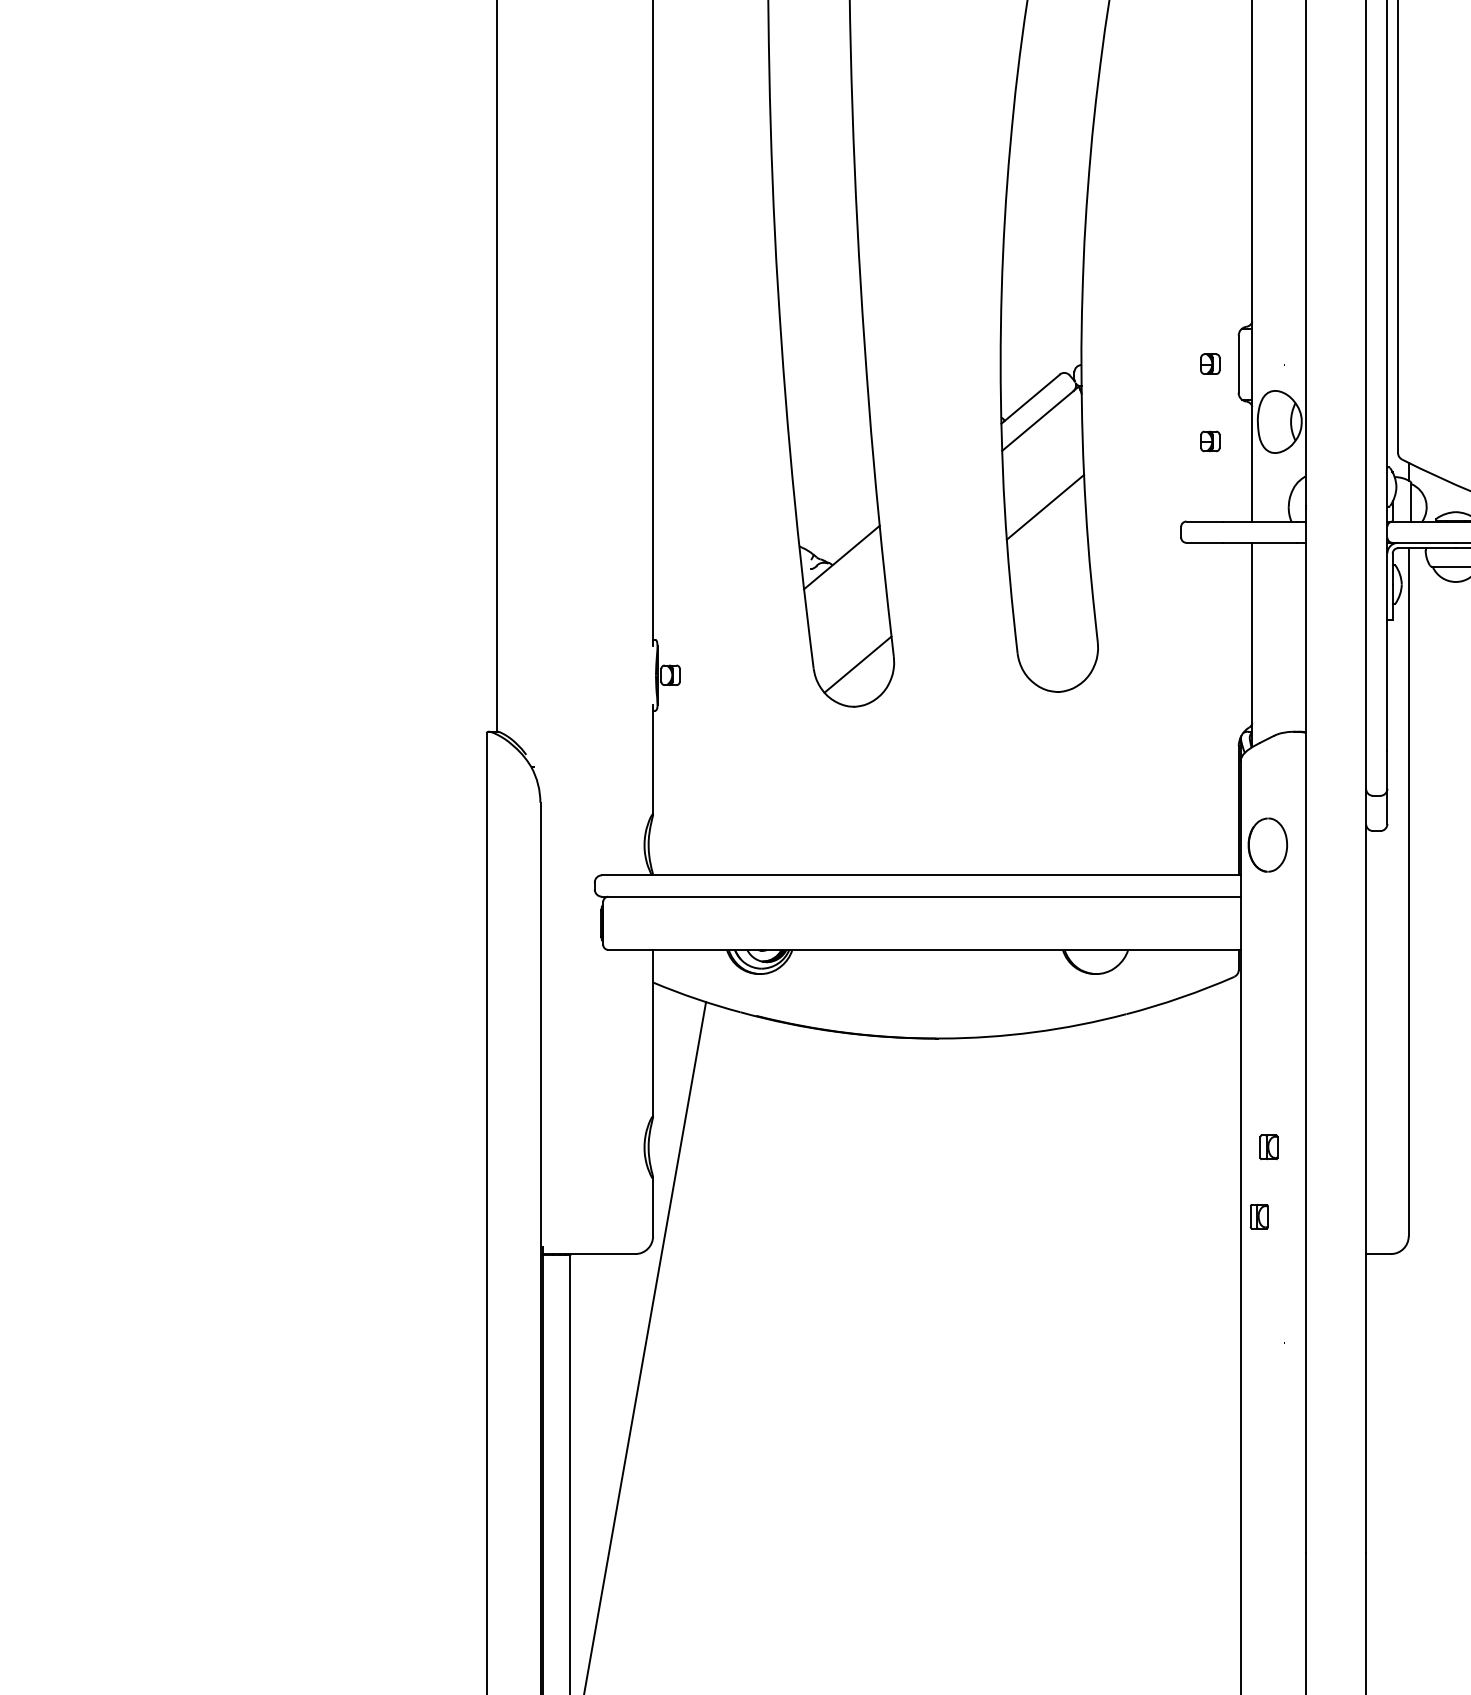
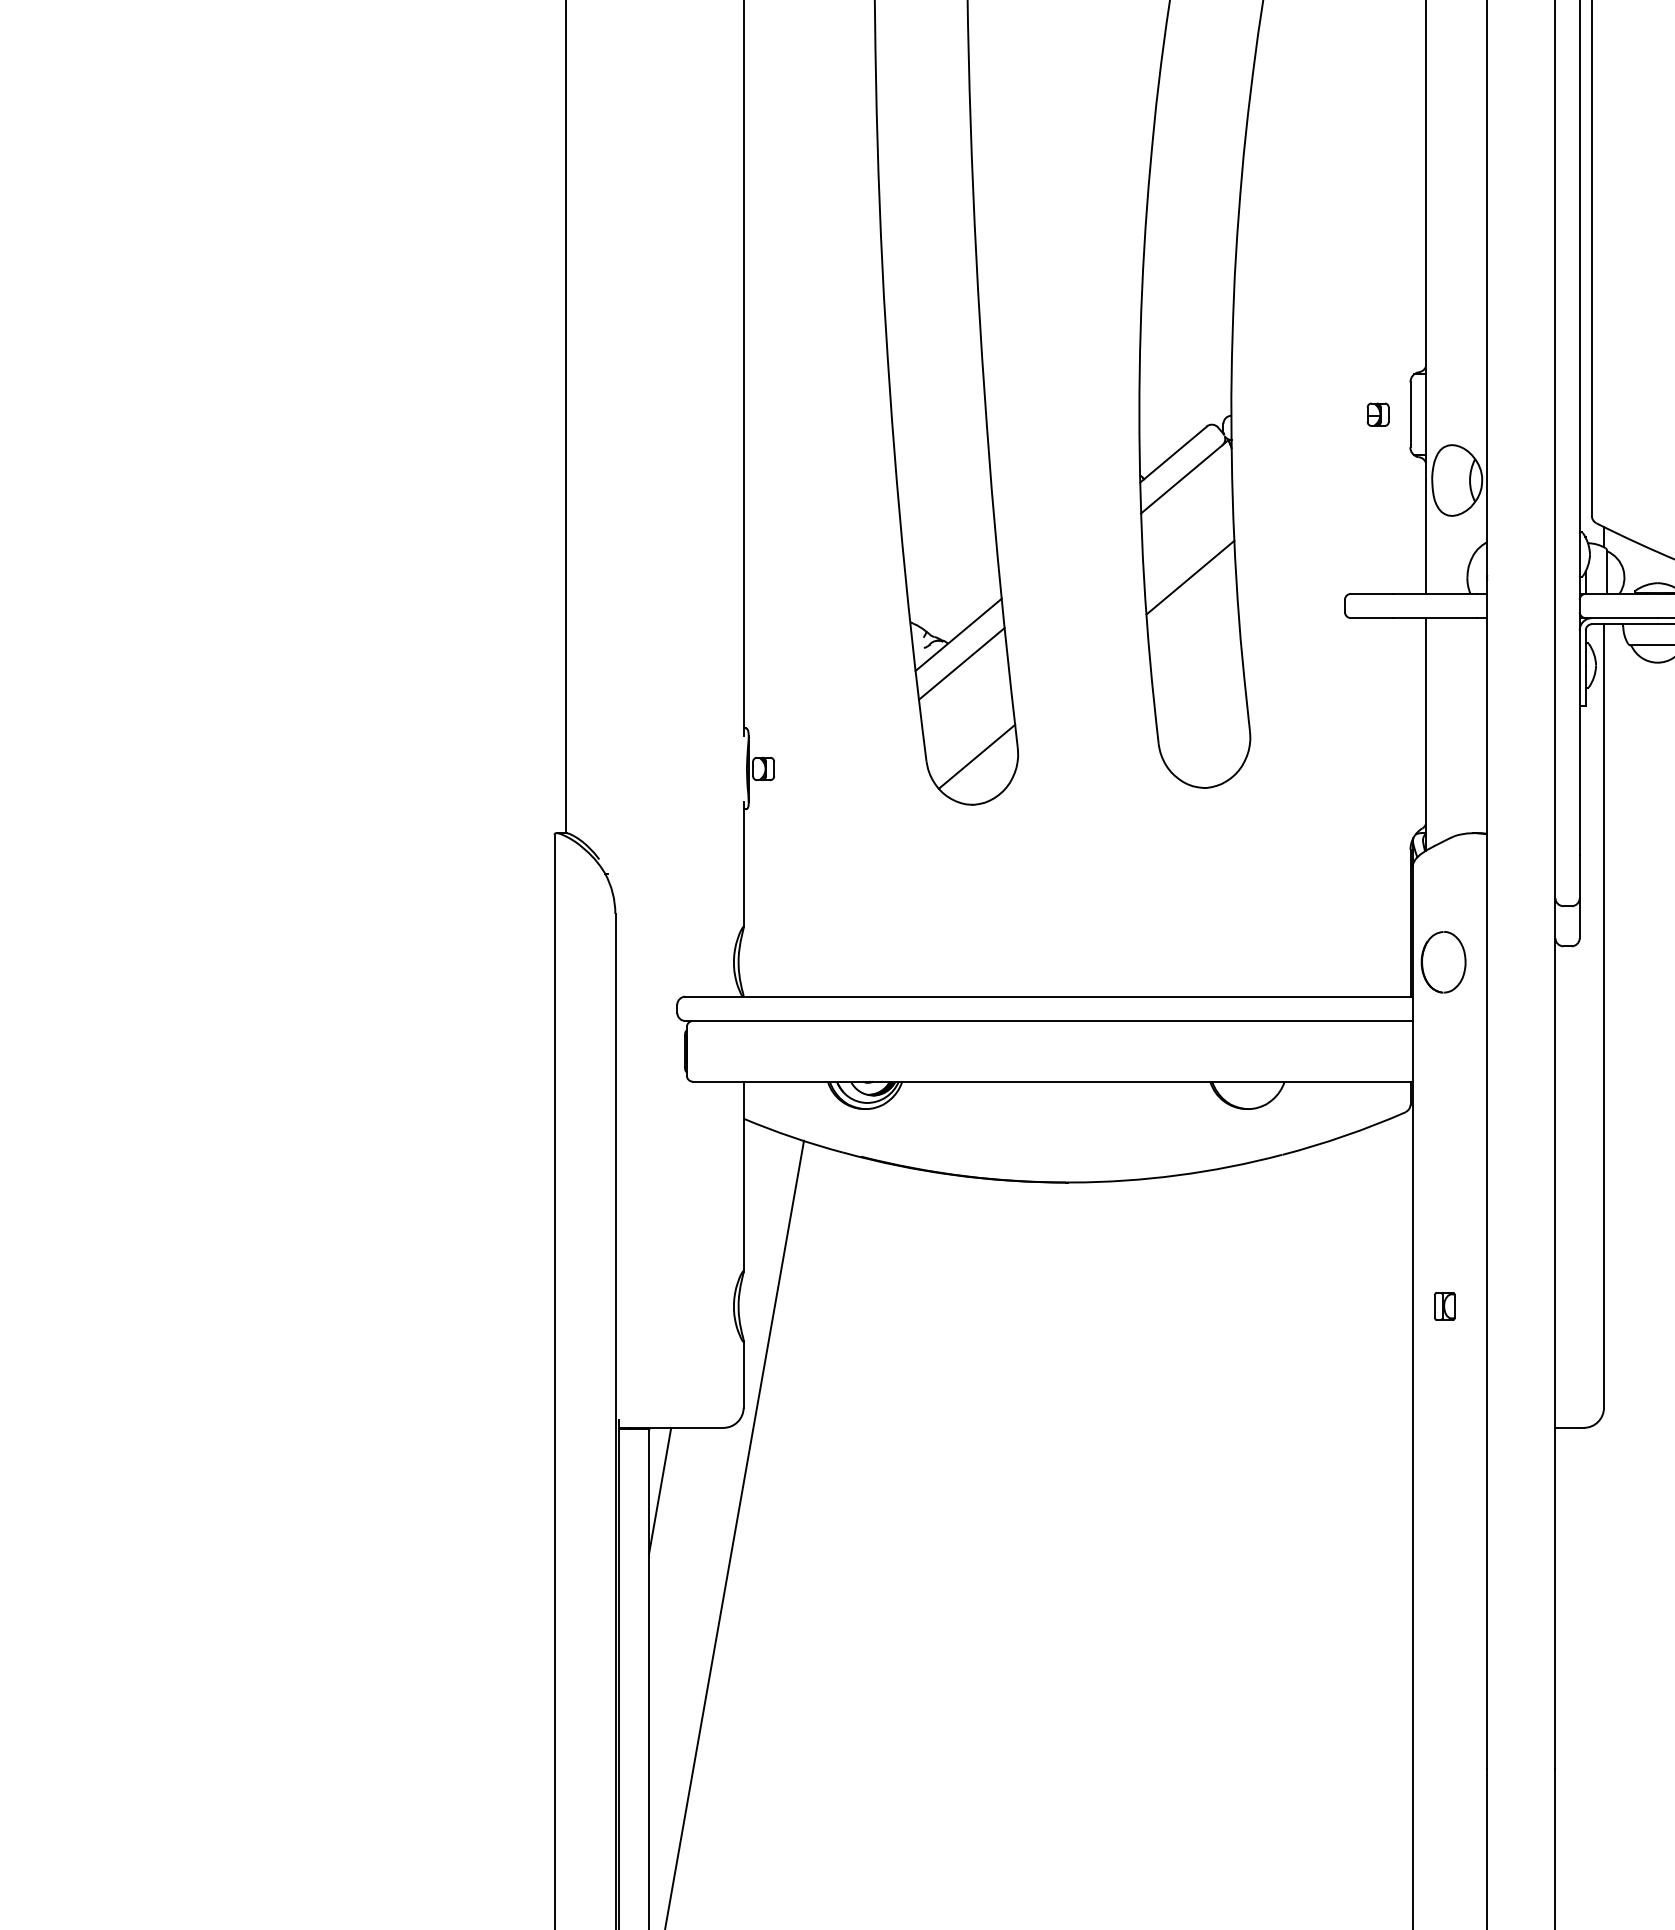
part: (1209, 441) -> (1377, 502), removed
line: (844, 582) -> (961, 663), added
part: (1258, 1216) -> (1433, 1385), removed
line: (579, 1309) -> (659, 1490), added

